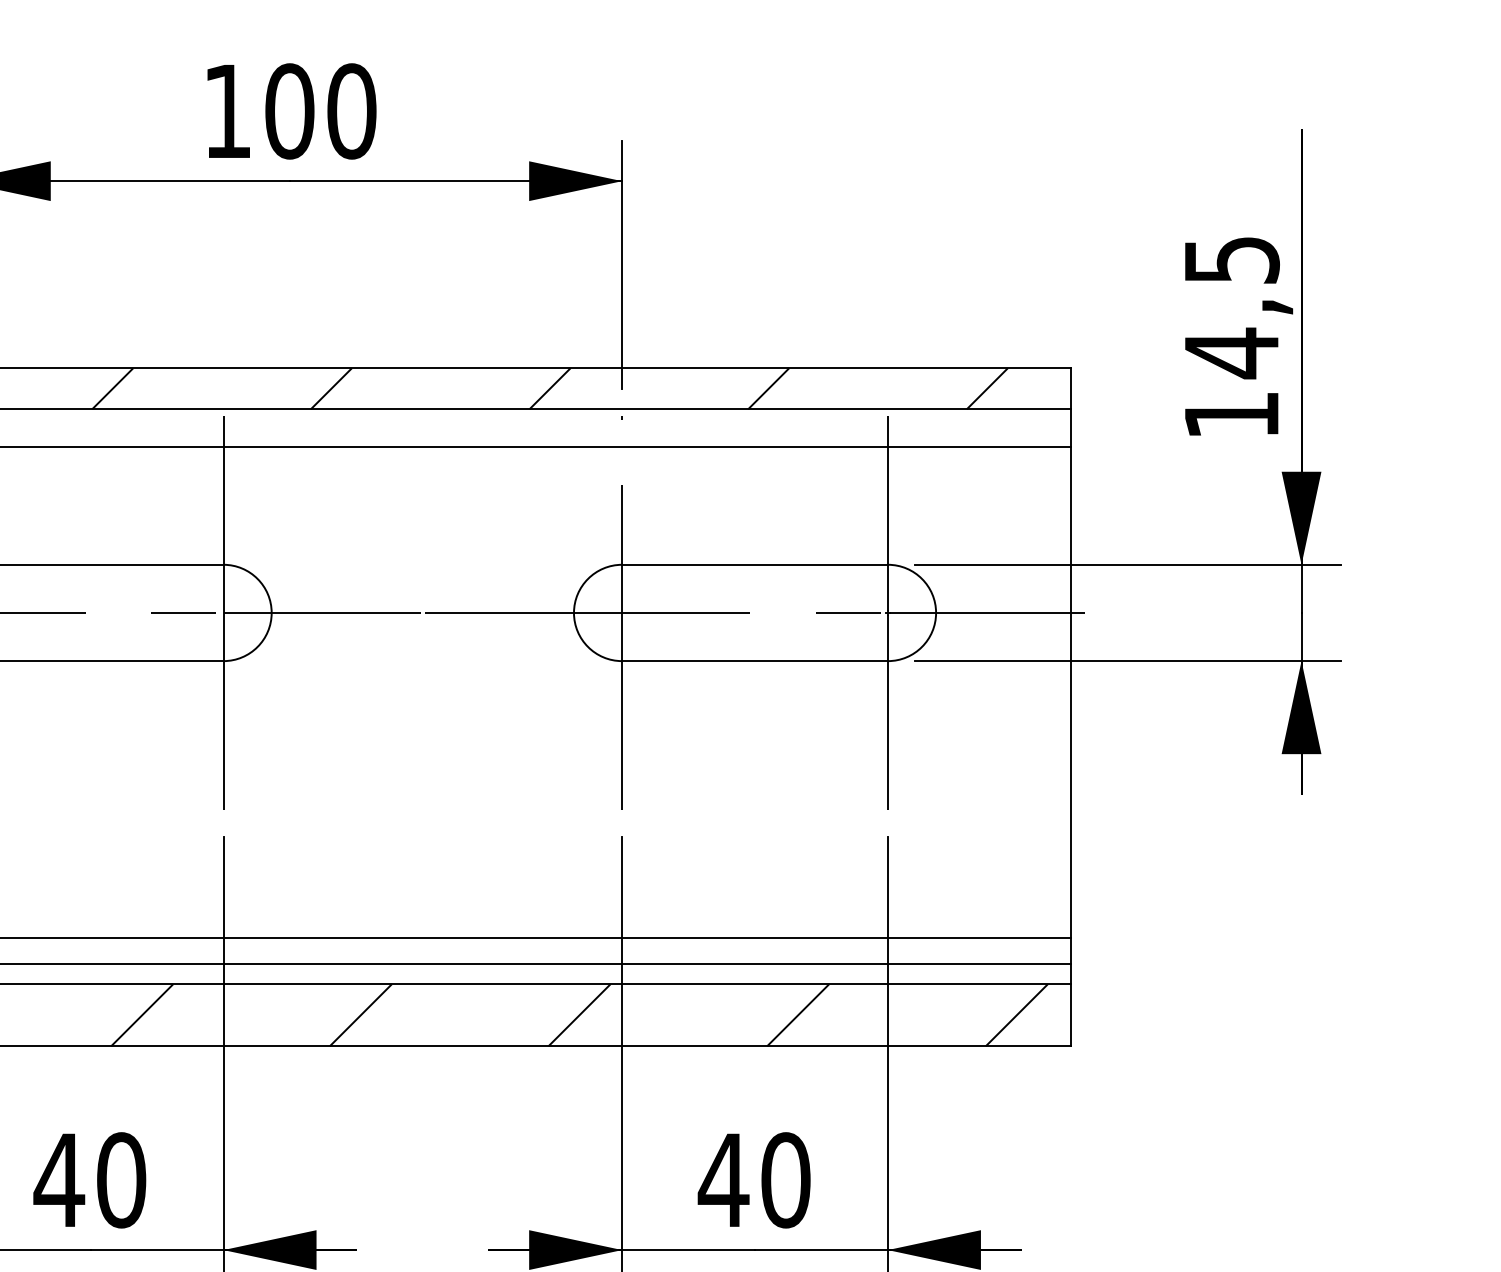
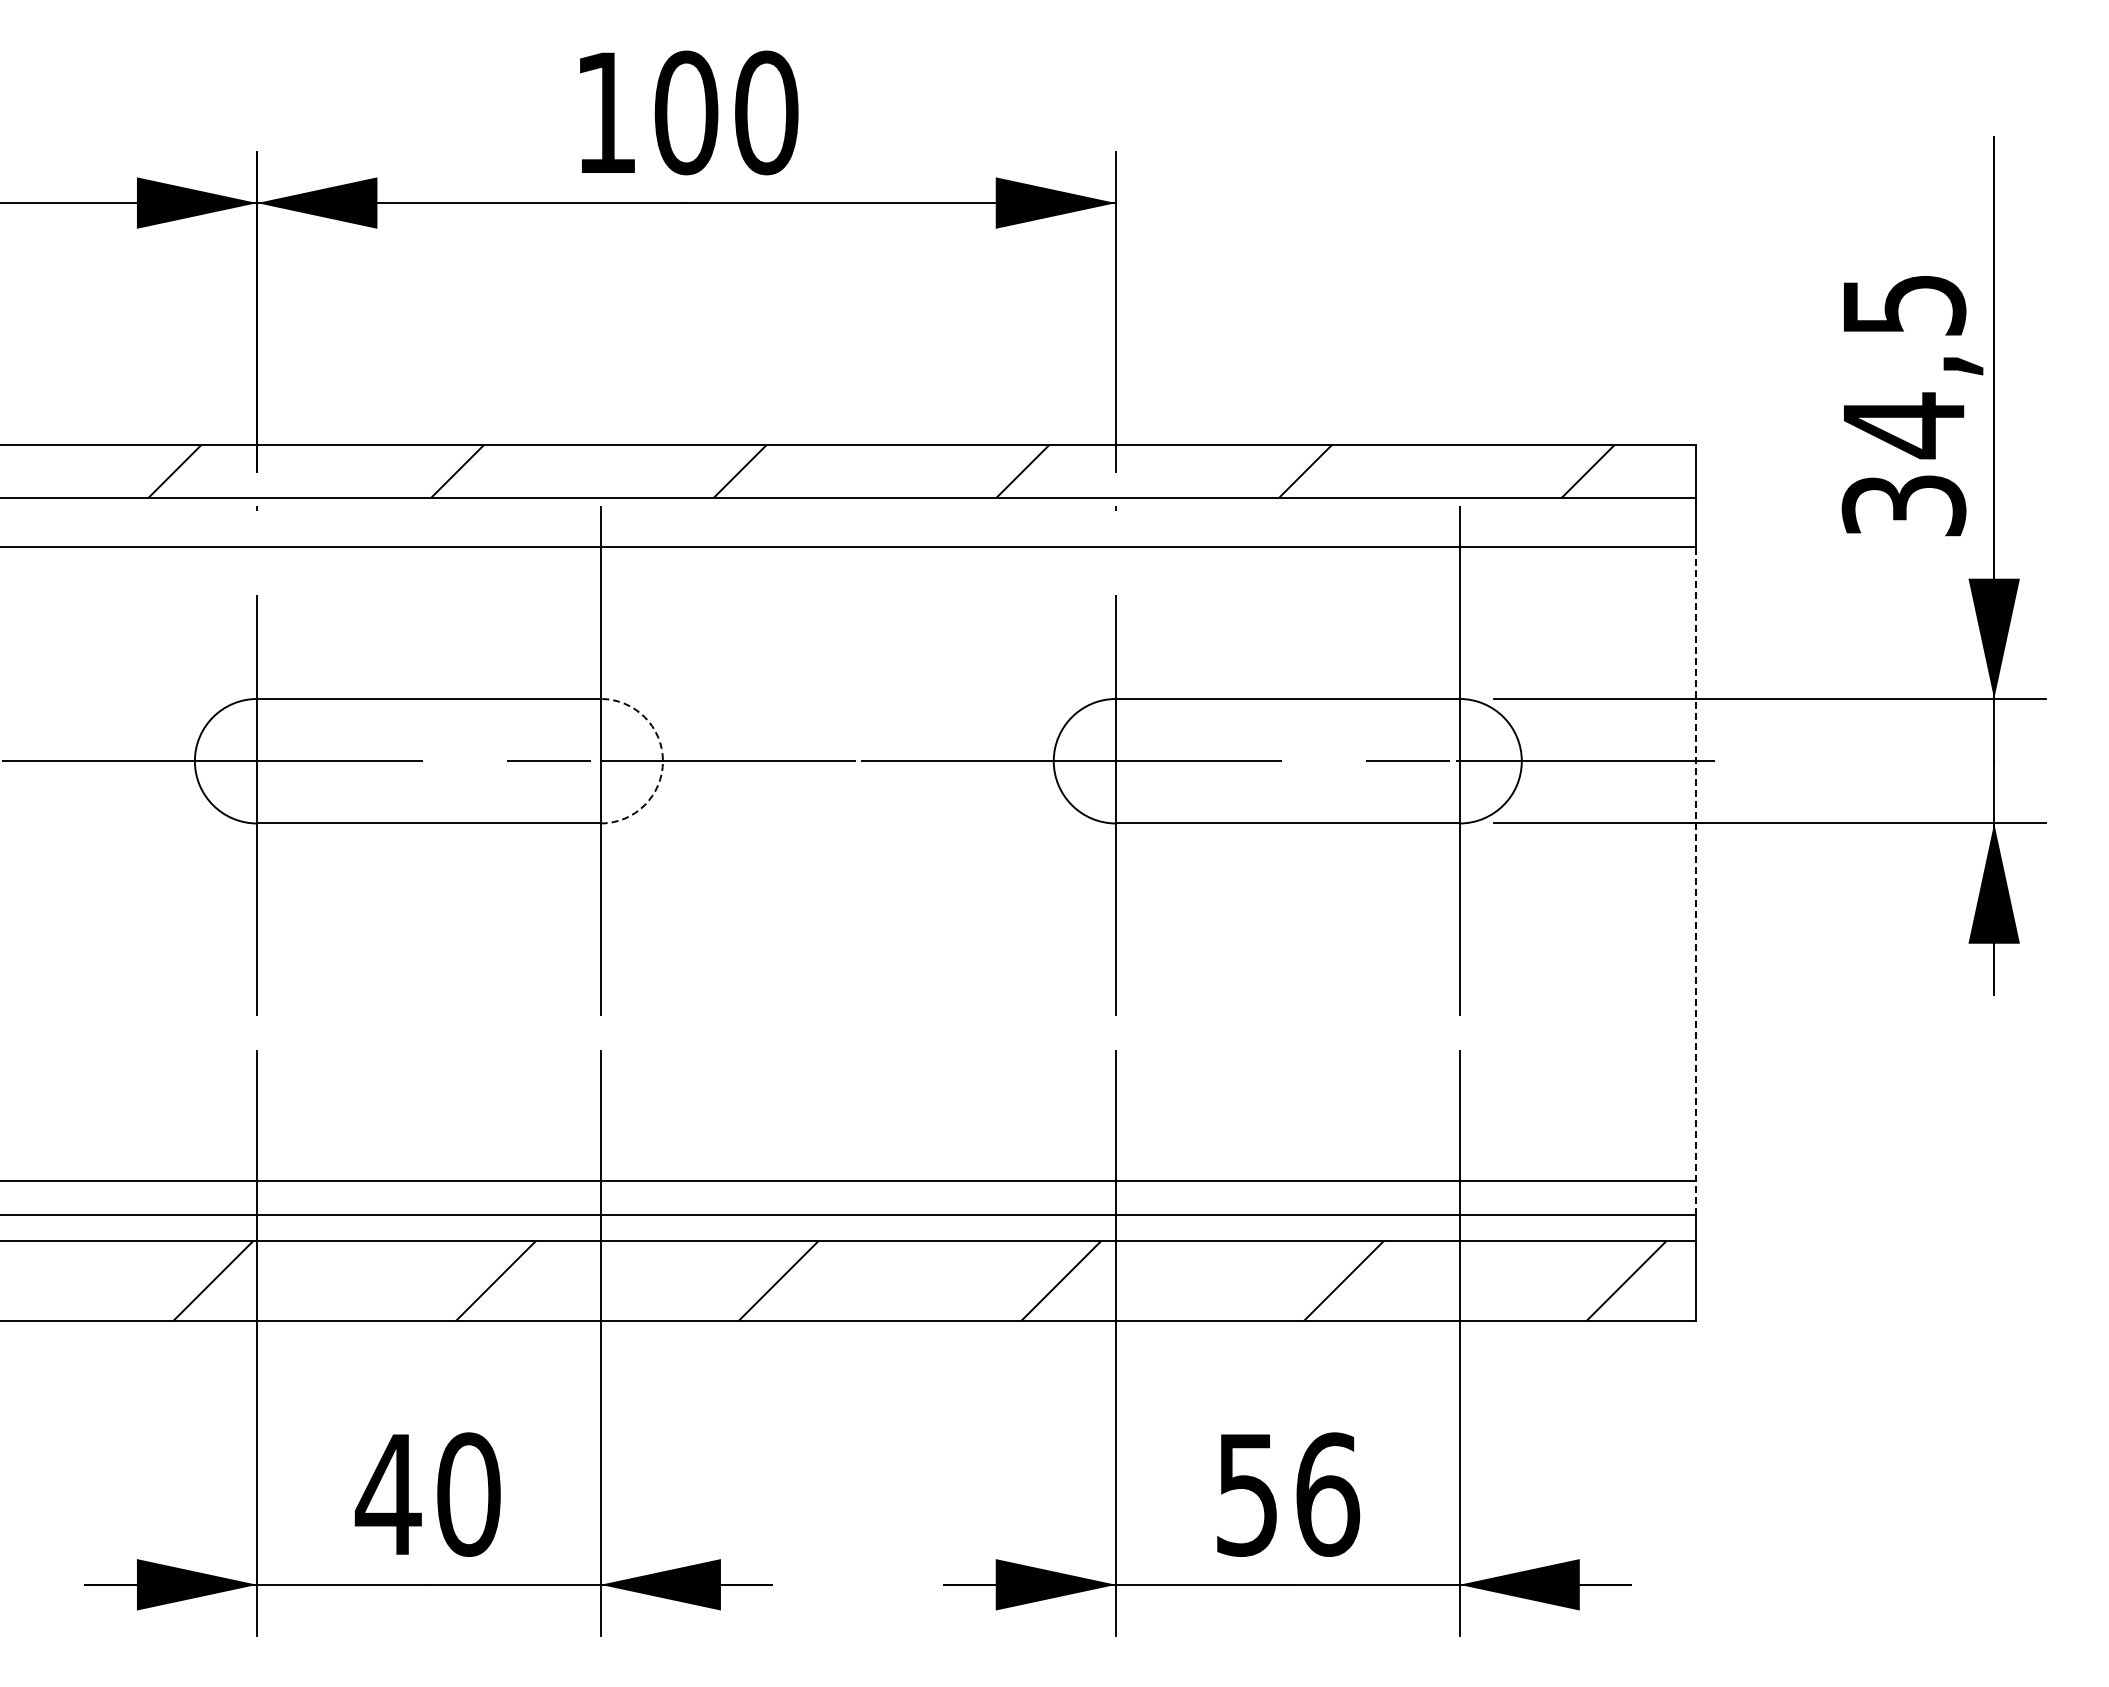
text: (1231, 415) -> (1903, 505), 14,5 -> 34,5
arc: (271, 613) -> (662, 761), solid -> dashed
line: (1070, 705) -> (1695, 880), solid -> dashed
text: (754, 1180) -> (1286, 1494), 40 -> 56

